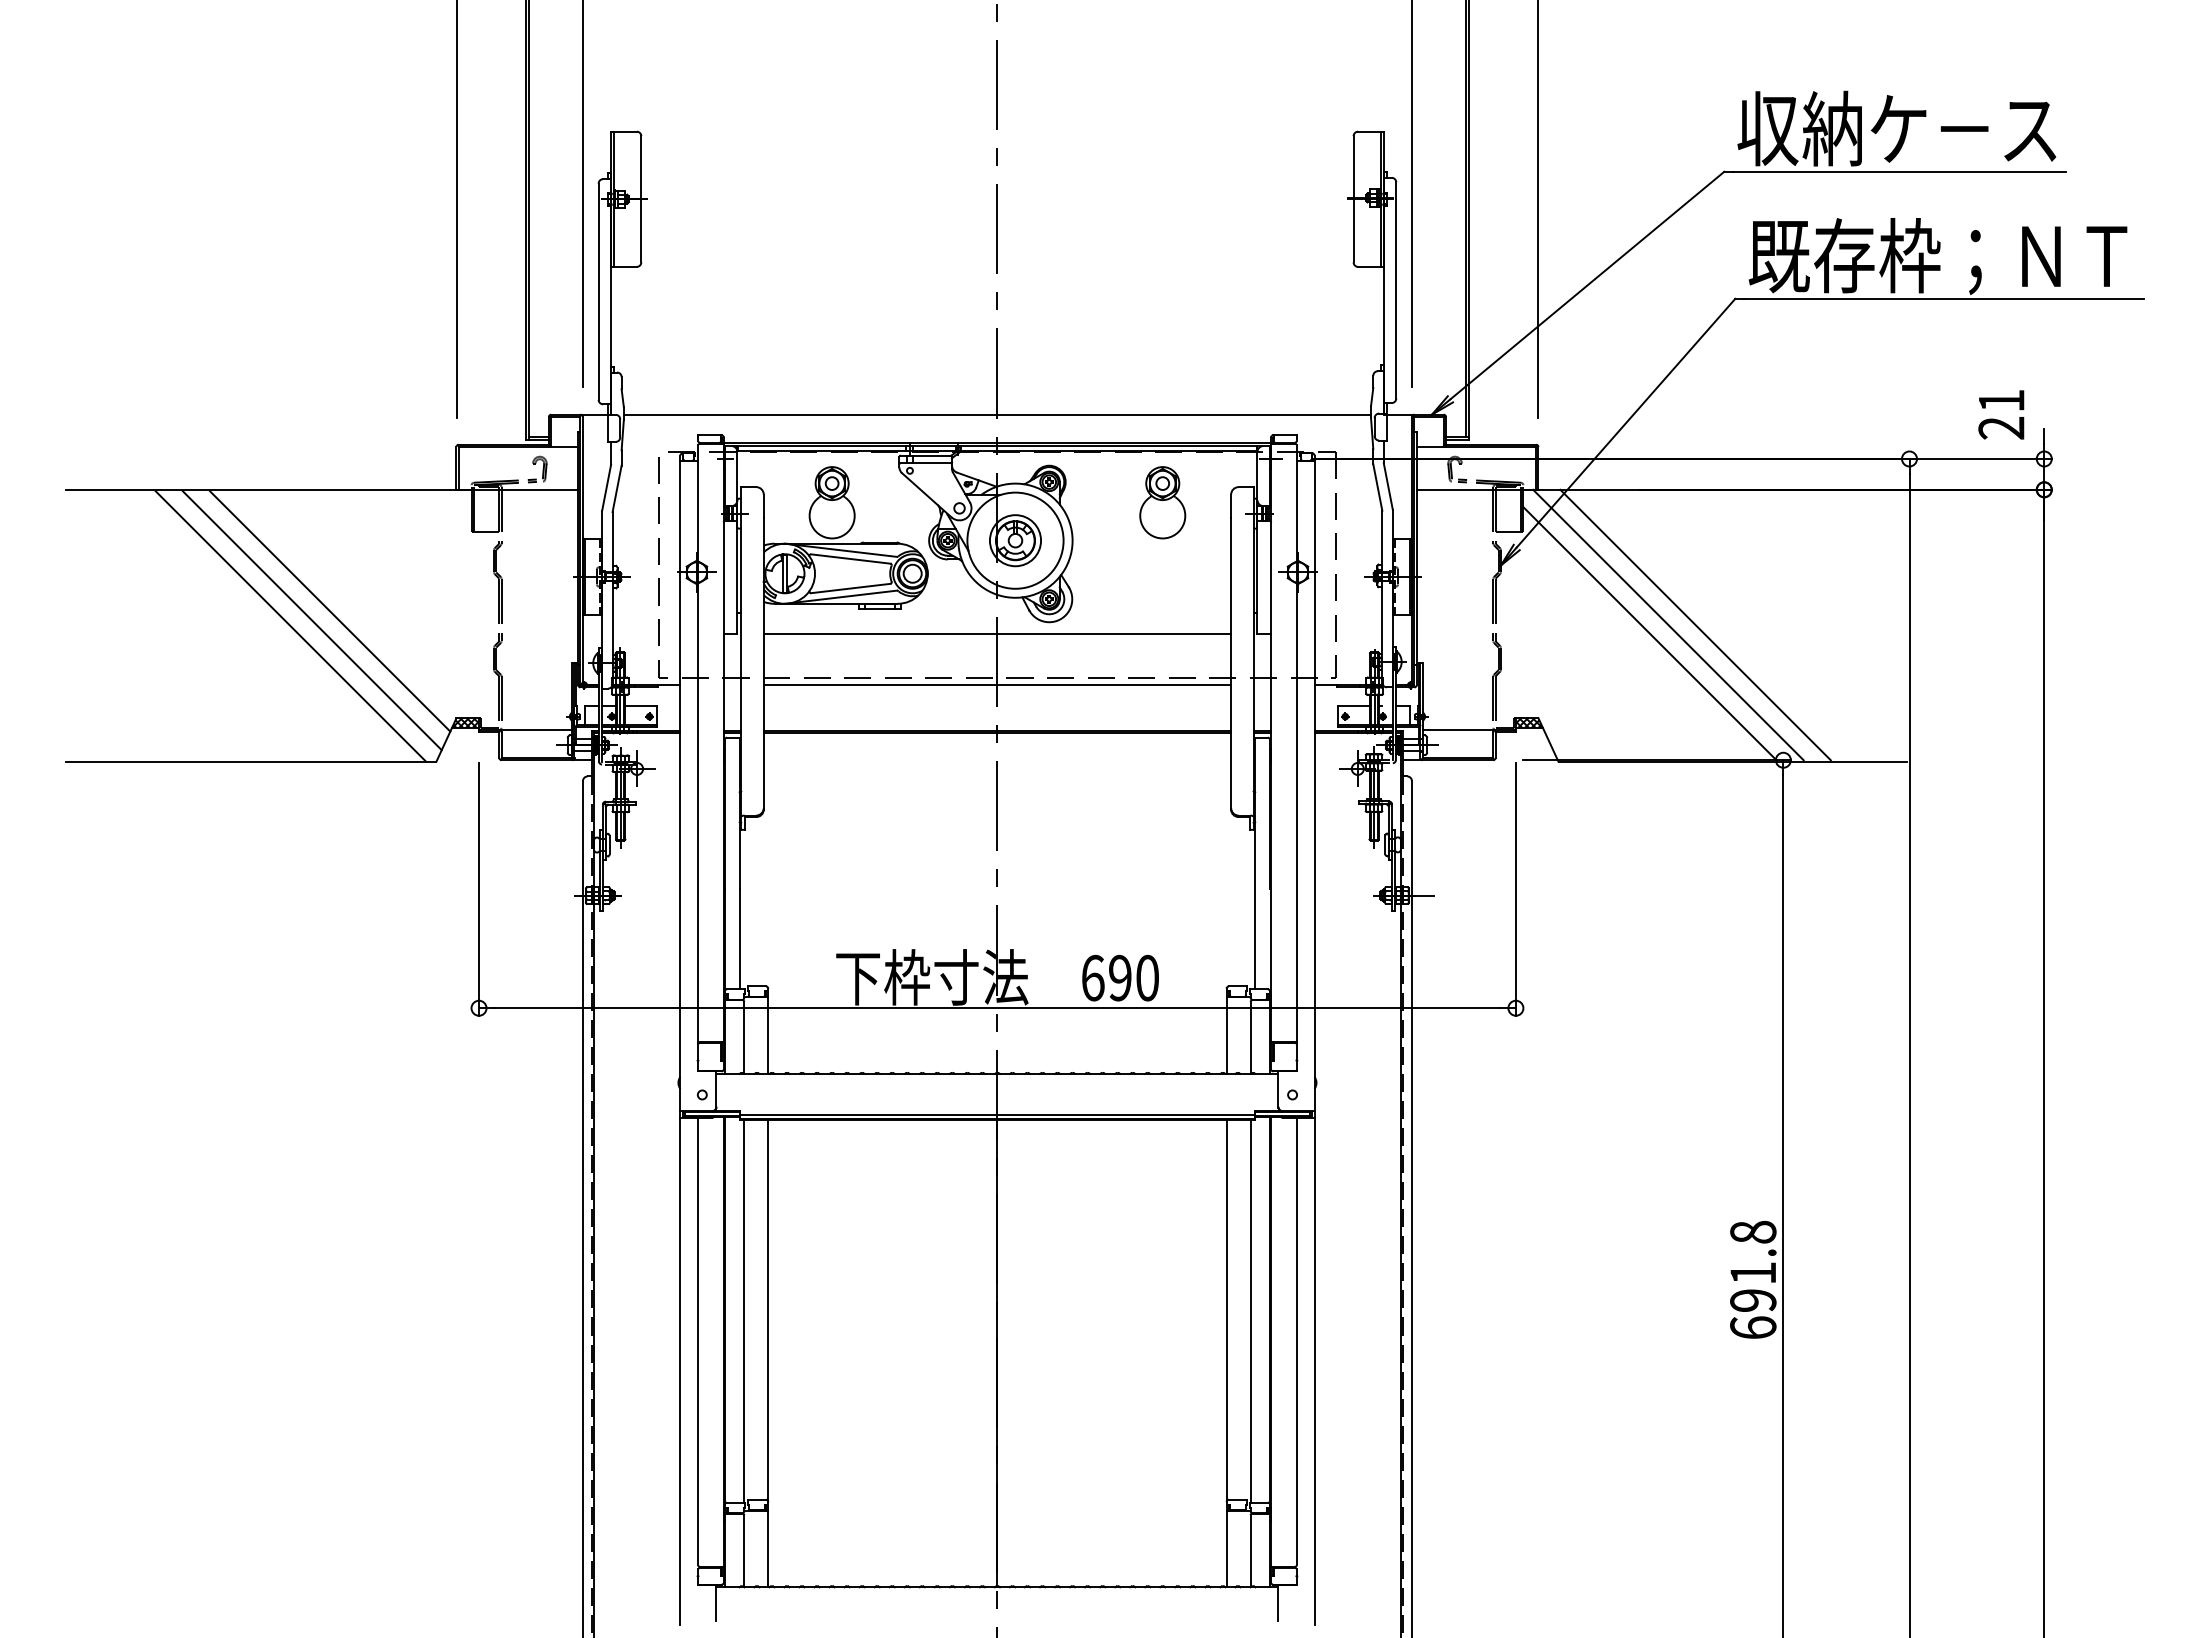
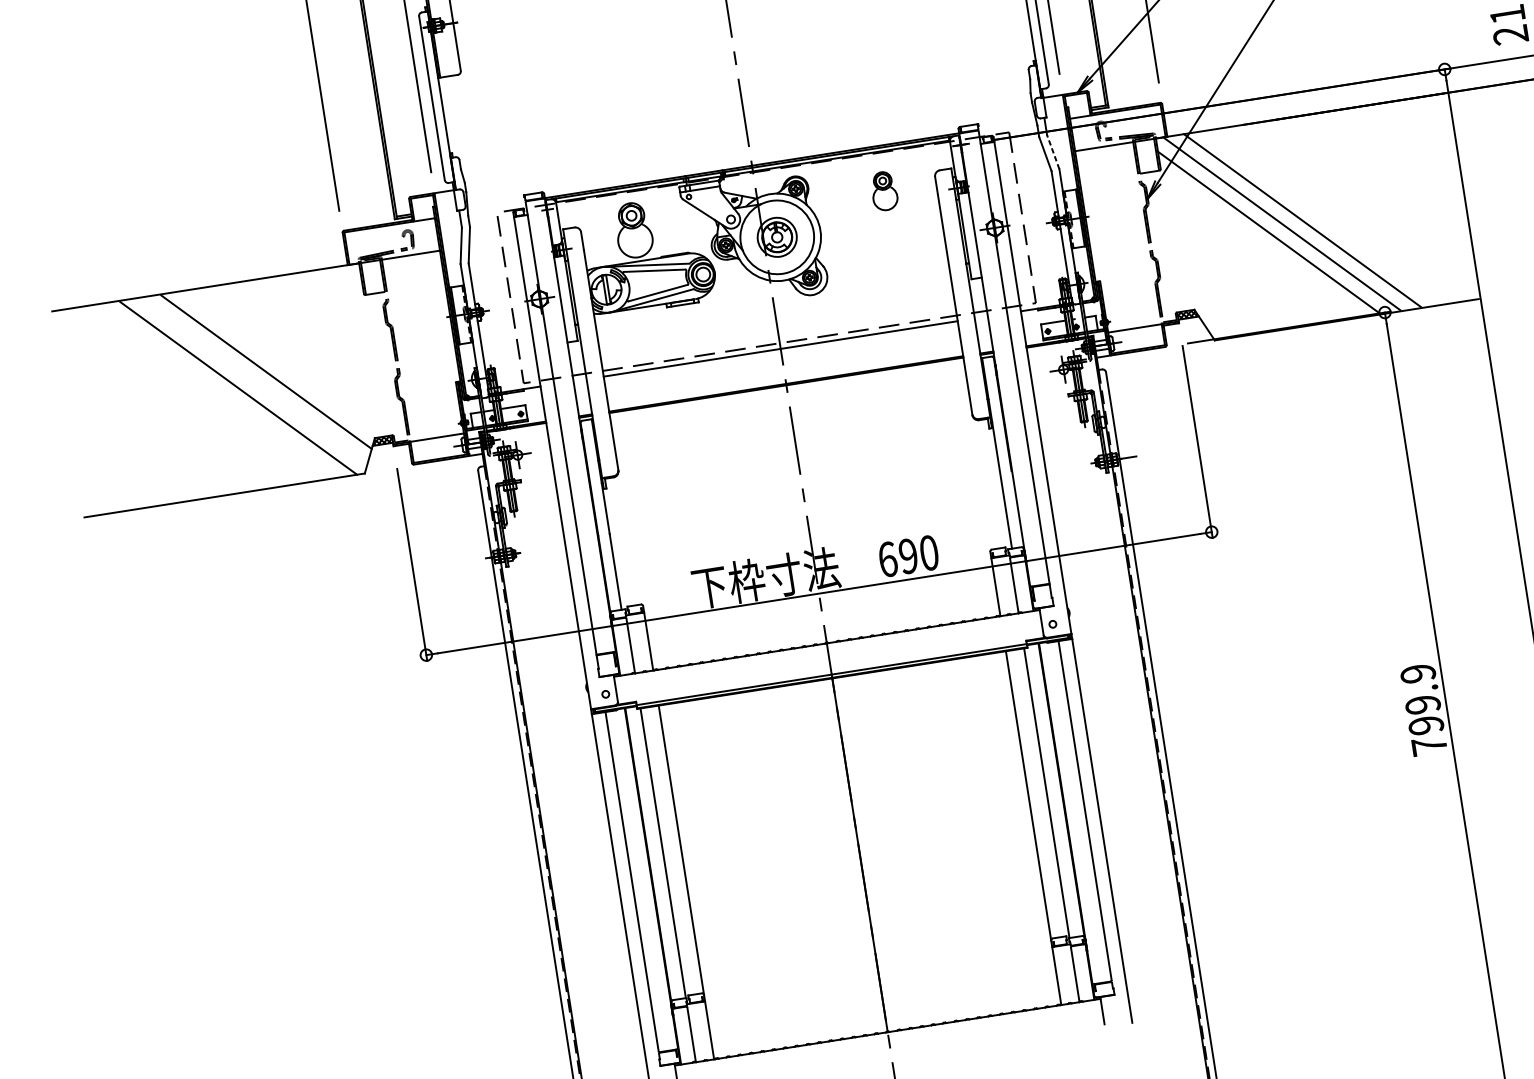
line: (997, 414) -> (748, 143), removed
line: (1388, 486) -> (1053, 152), solid -> dashed
part: (1162, 502) -> (884, 190), size x0.7
line: (311, 620) -> (253, 381), removed
line: (997, 633) -> (774, 309), removed
text: (1753, 1279) -> (1423, 709), 691.8 -> 799.9

